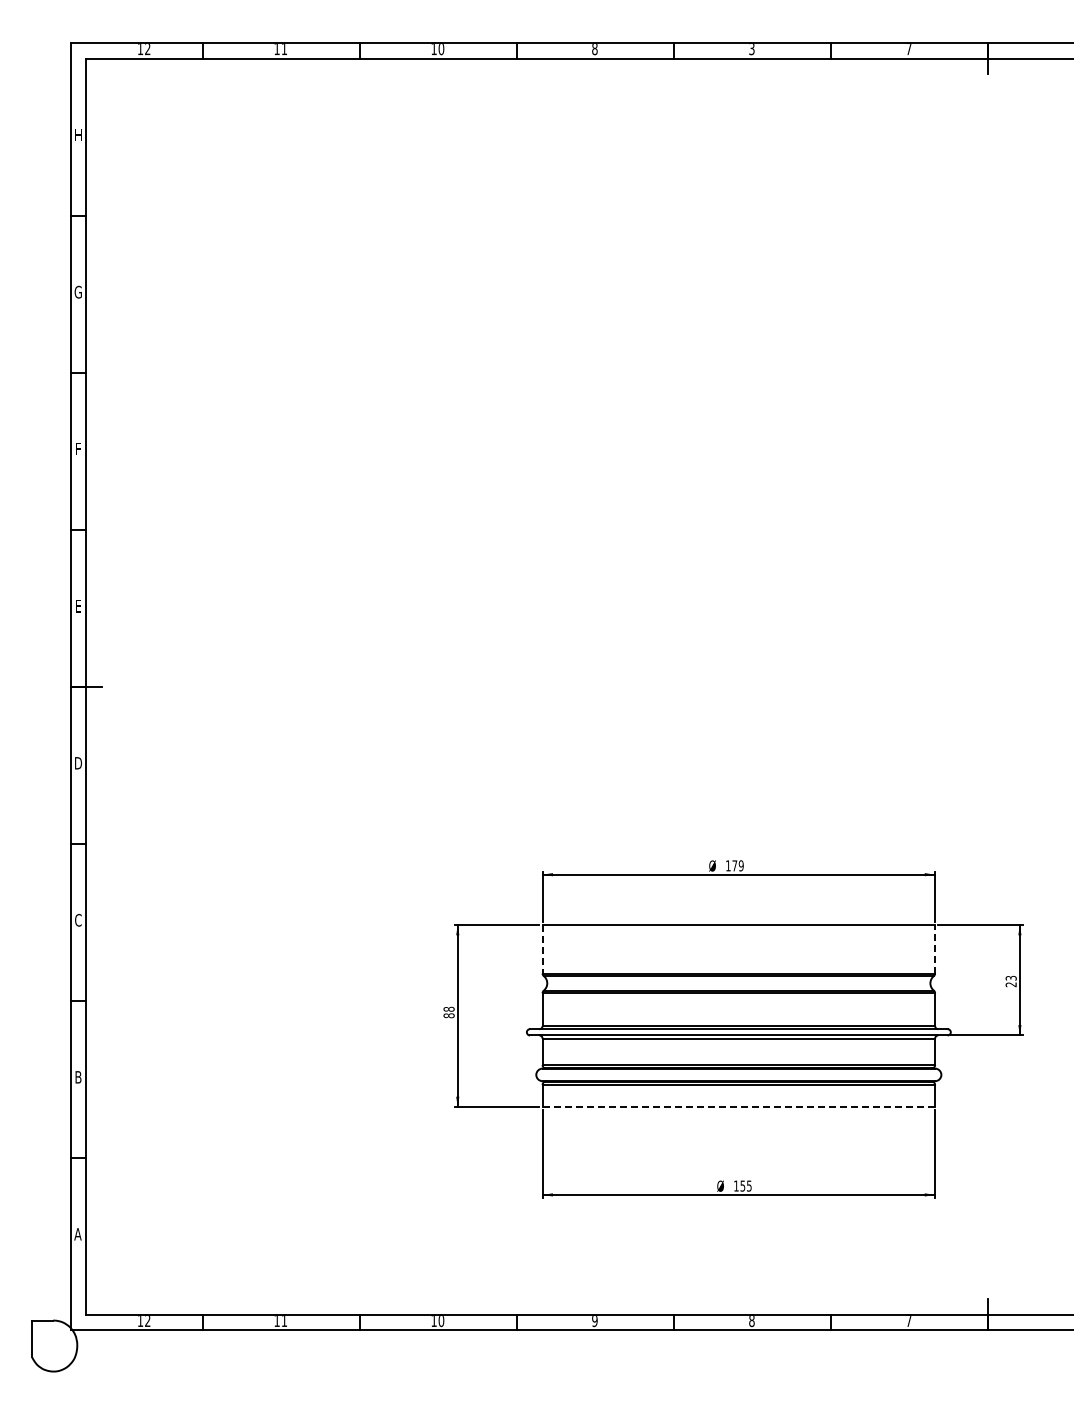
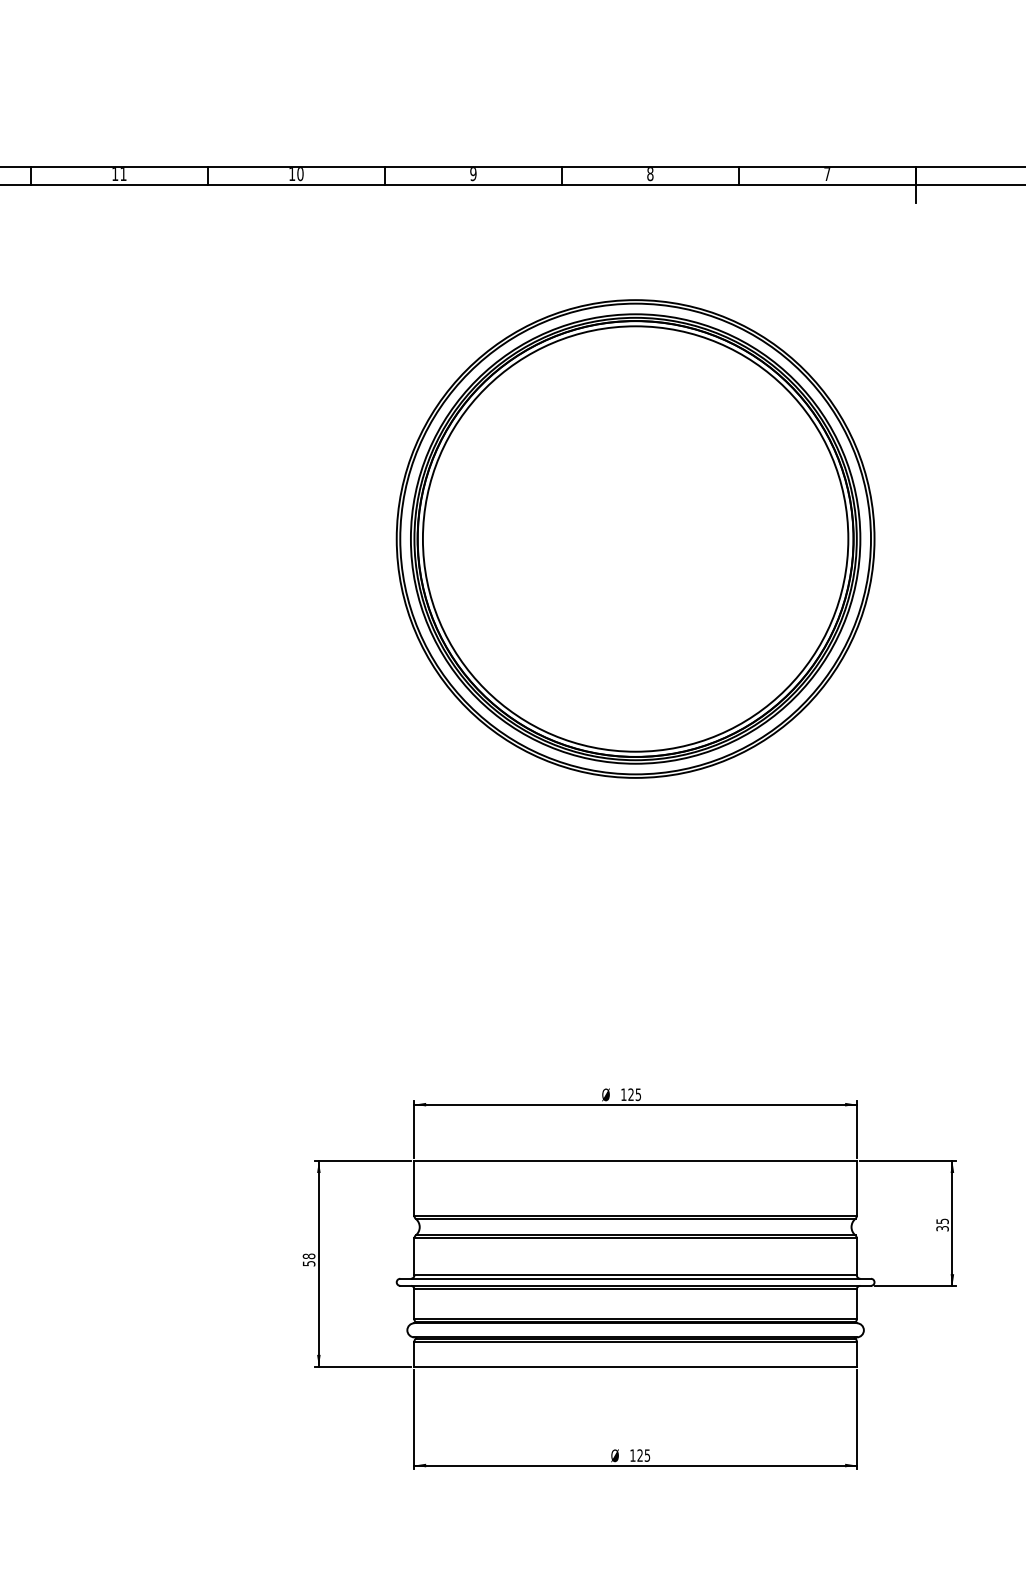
text: (594, 49) -> (472, 174), 8 -> 9
text: (751, 49) -> (649, 174), 3 -> 8
part: (738, 372) -> (635, 538), added
text: (737, 865) -> (634, 1094), 179 -> 125
line: (935, 948) -> (857, 1187), dashed -> solid
line: (542, 949) -> (414, 1188), dashed -> solid
text: (1010, 981) -> (941, 1225), 23 -> 35
text: (448, 1015) -> (308, 1263), 88 -> 58
line: (738, 1107) -> (635, 1367), dashed -> solid
text: (742, 1185) -> (639, 1454), 155 -> 125

